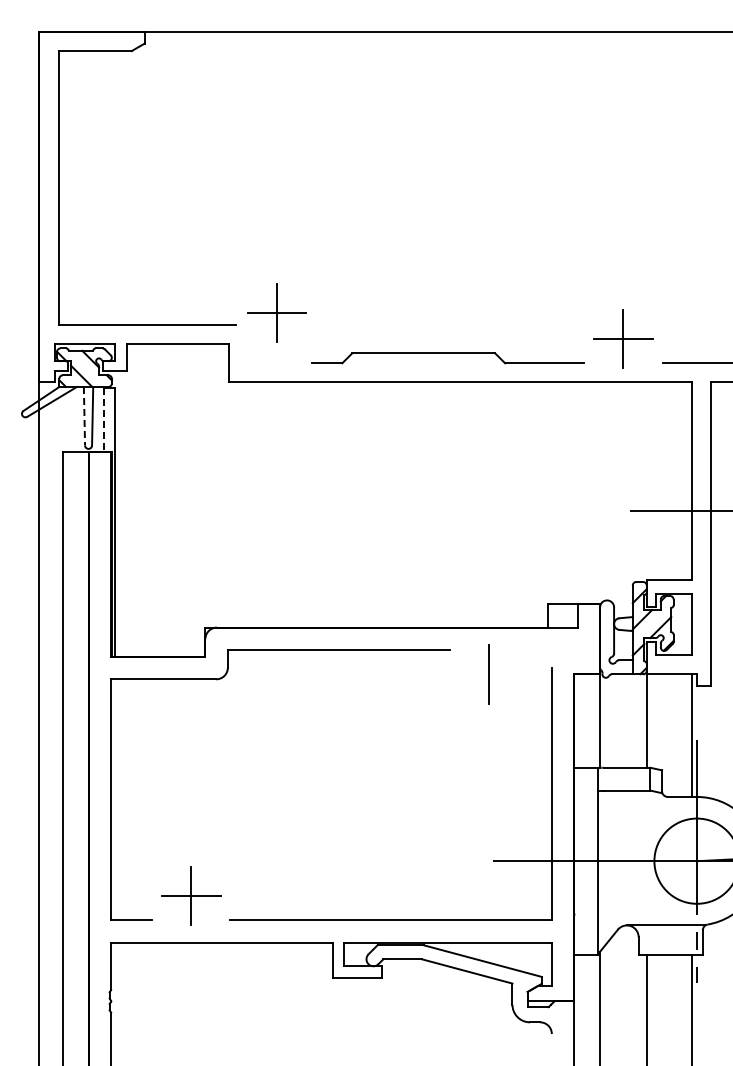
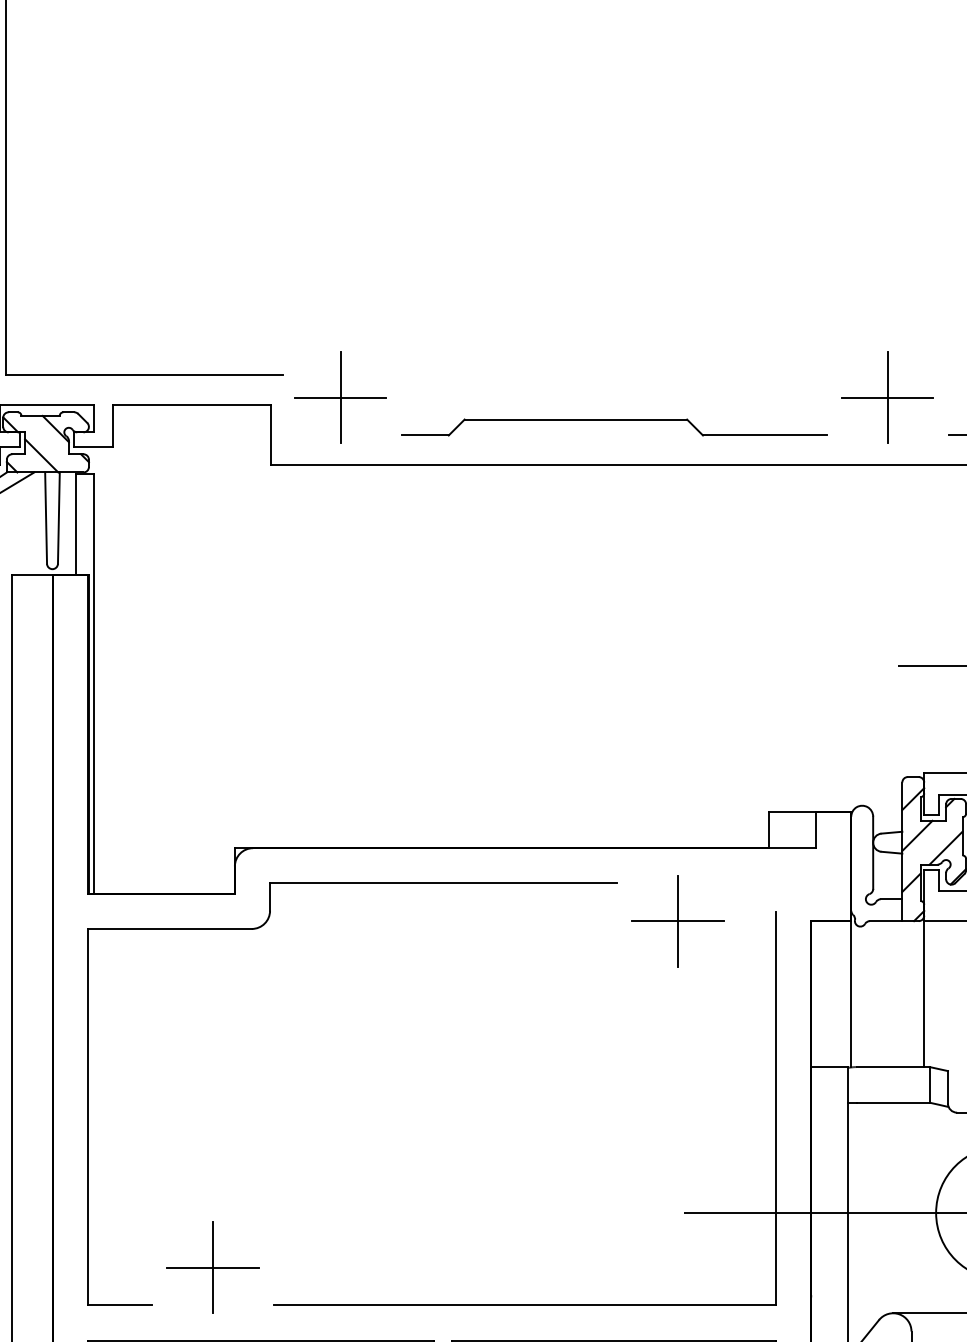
part: (276, 312) -> (339, 396), moved
line: (84, 416) -> (46, 518), dashed -> solid
line: (103, 420) -> (75, 524), dashed -> solid
line: (488, 674) -> (677, 921), added

